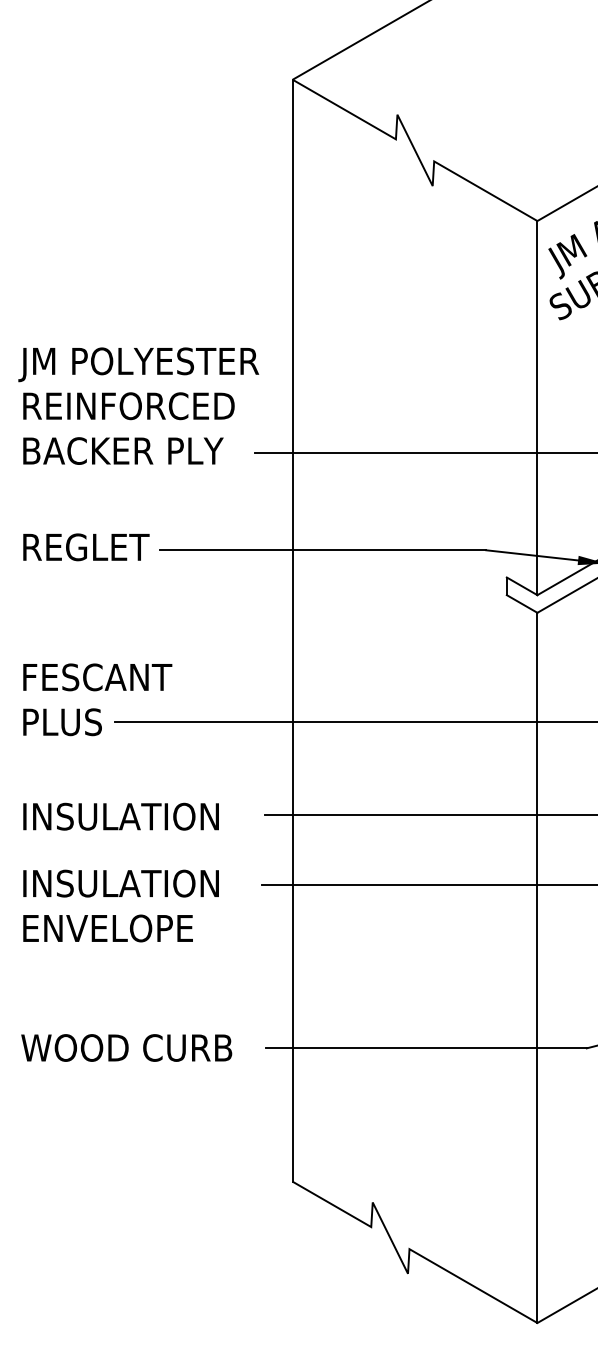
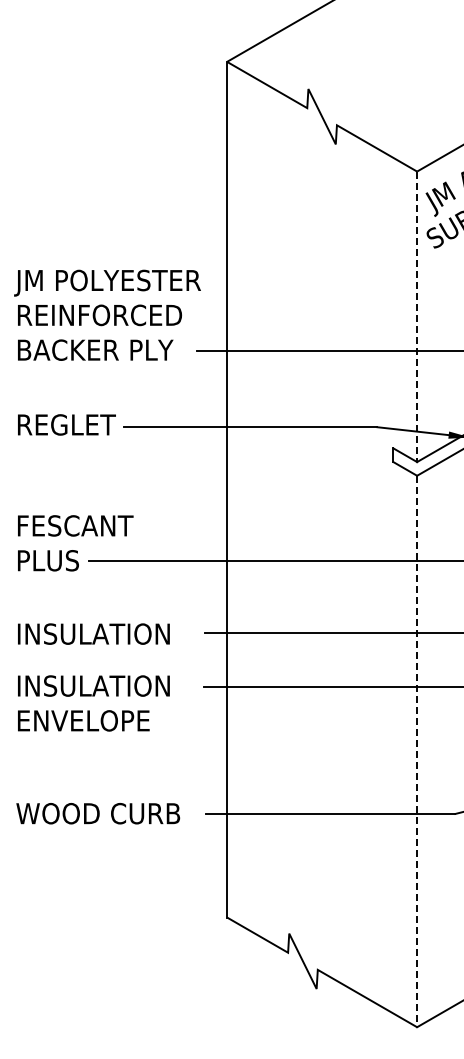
line: (537, 408) -> (417, 317), solid -> dashed
line: (537, 967) -> (417, 751), solid -> dashed

